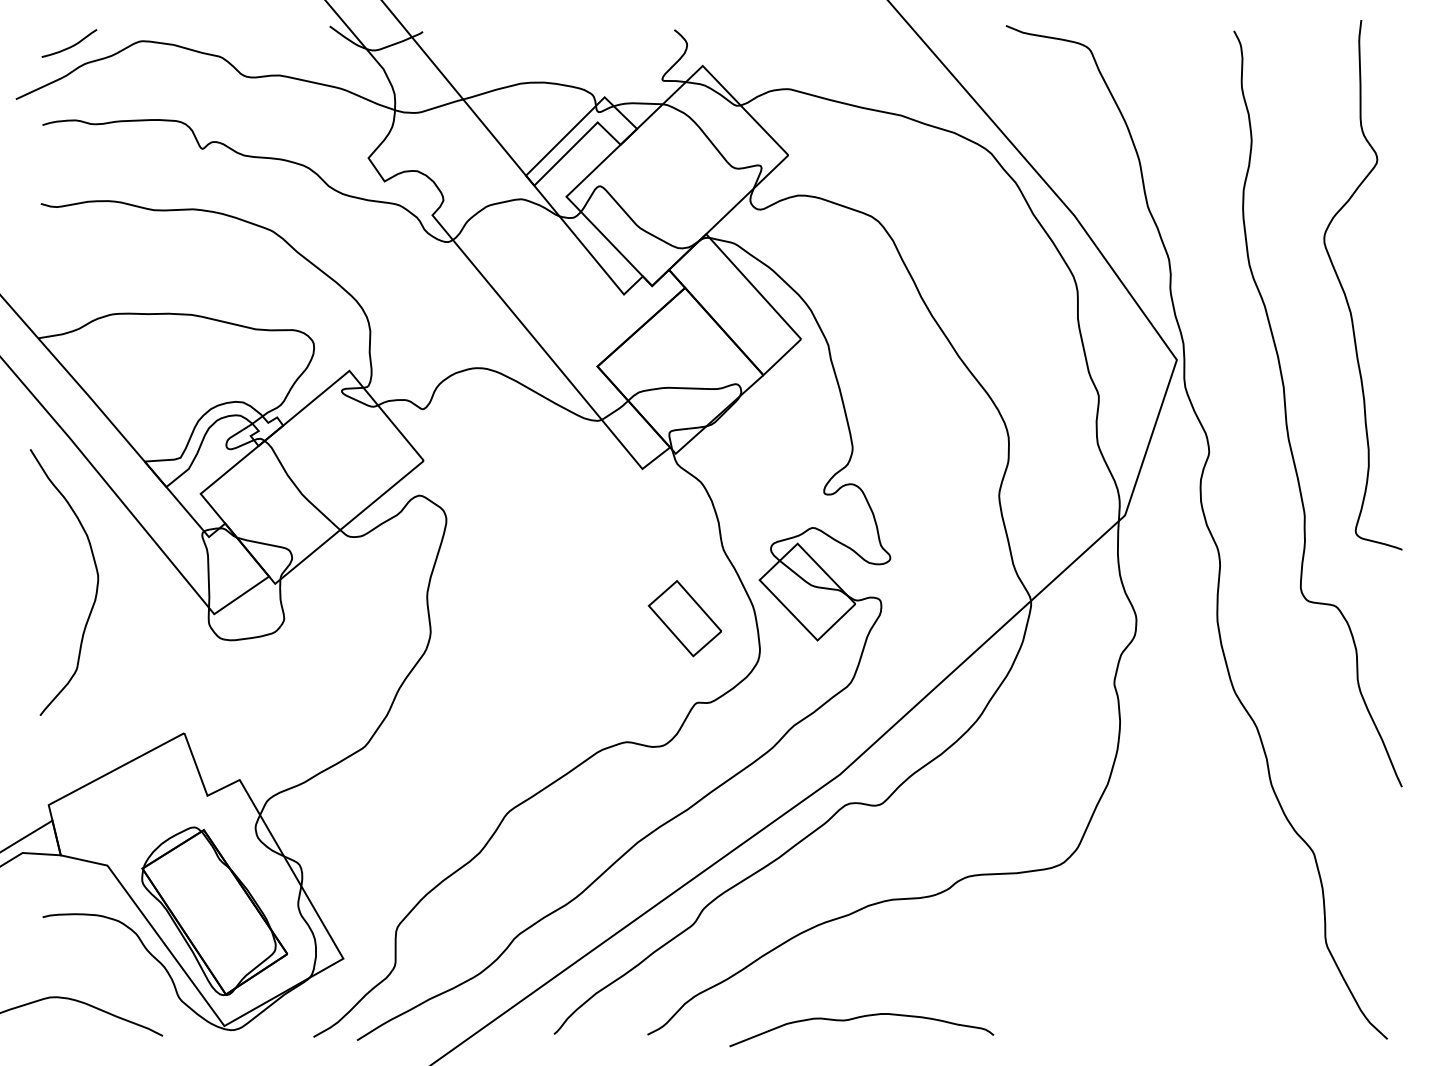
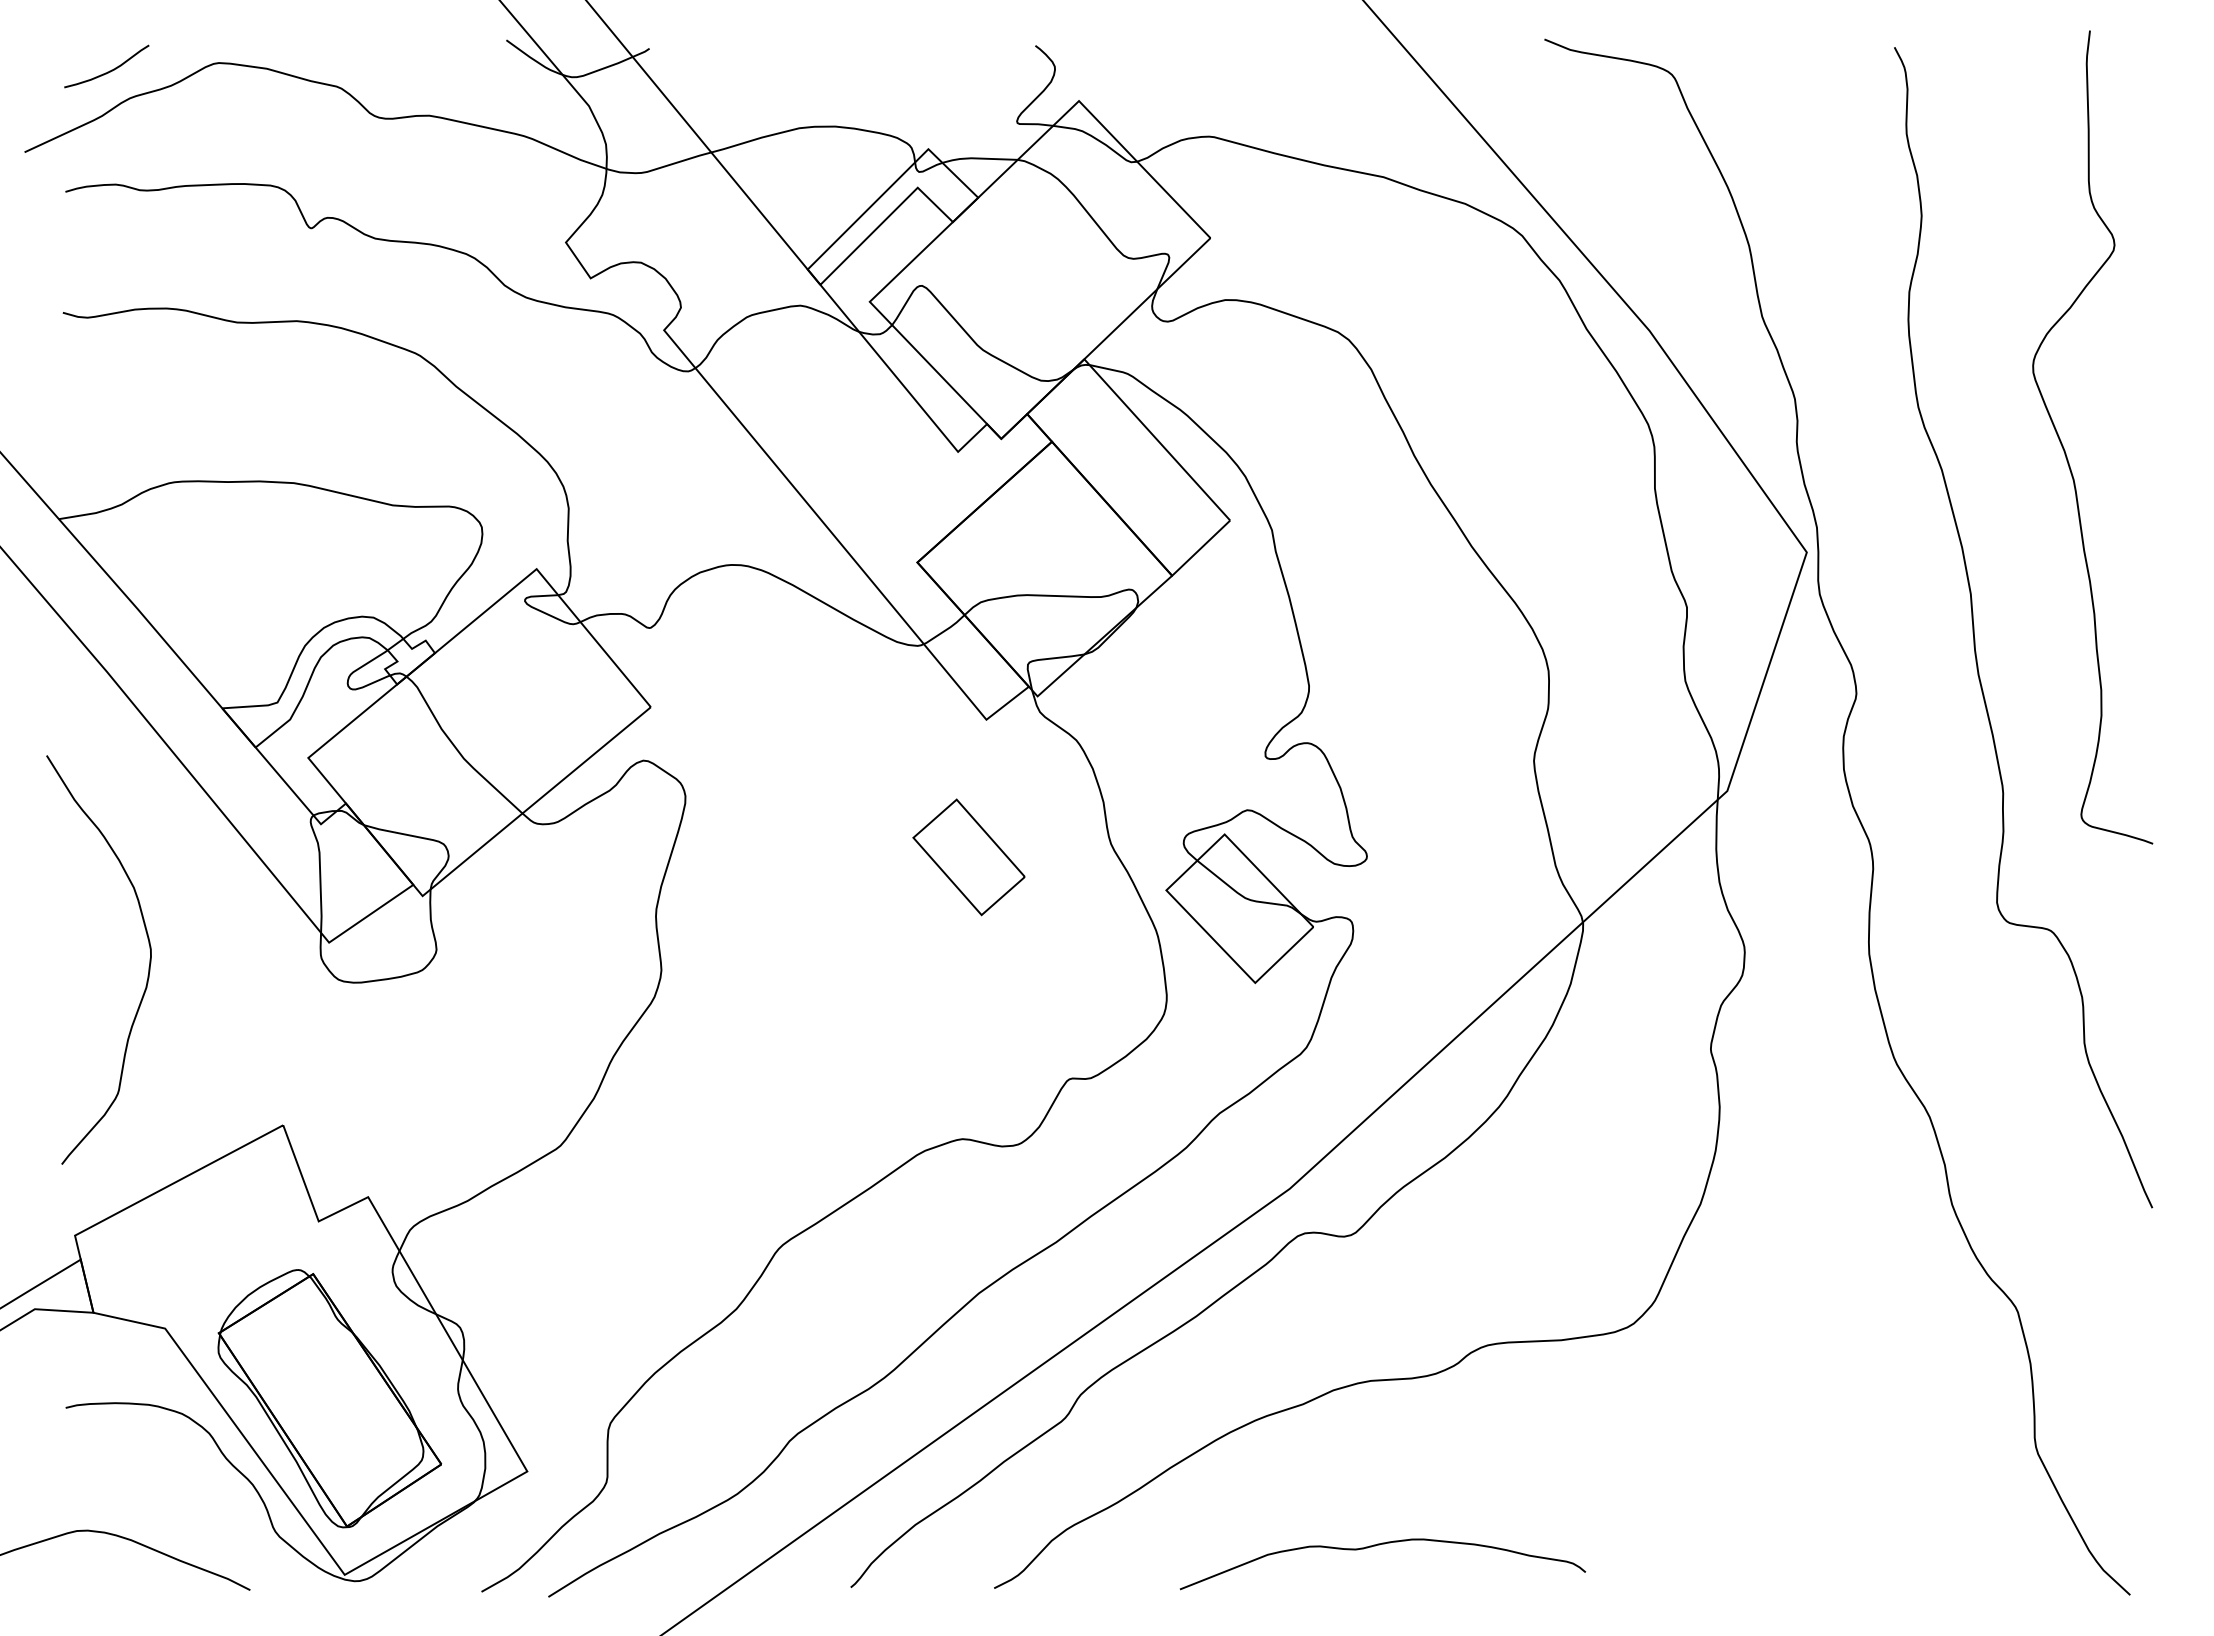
curve: (96, 584) -> (148, 963), moved
part: (684, 618) -> (968, 857), moved
curve: (858, 1018) -> (1377, 1546), moved

